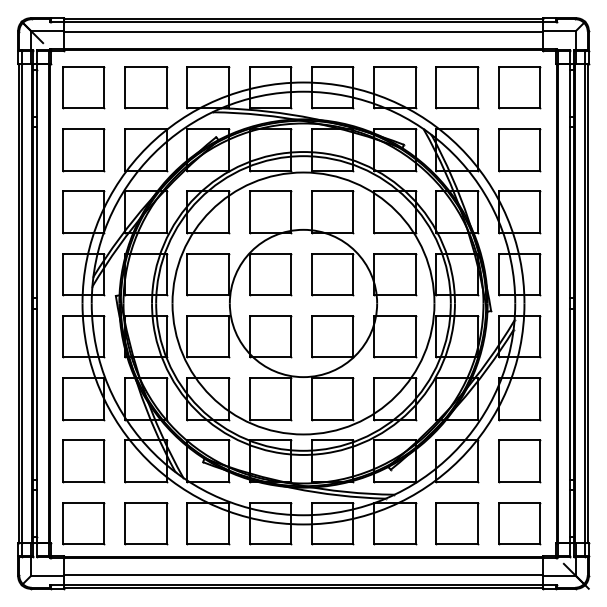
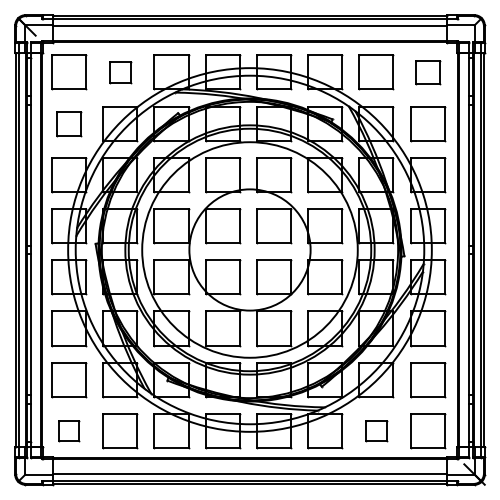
part: (146, 87) -> (120, 72), size x0.6
part: (519, 87) -> (427, 72), size x0.7
part: (83, 150) -> (68, 124), size x0.7
part: (83, 523) -> (68, 431), size x0.6
part: (457, 523) -> (376, 431), size x0.6

